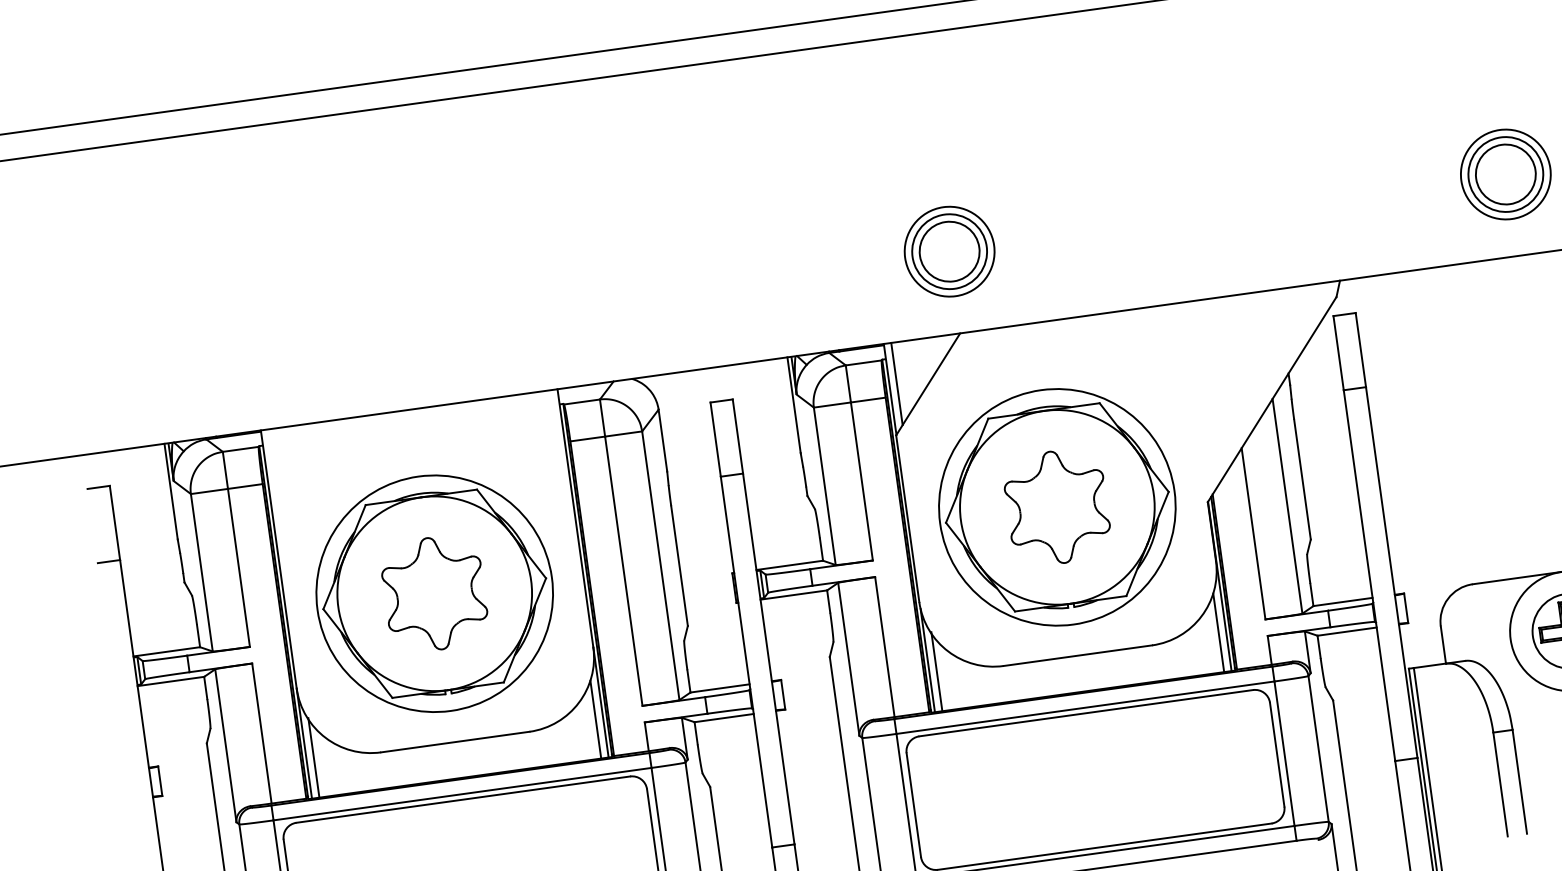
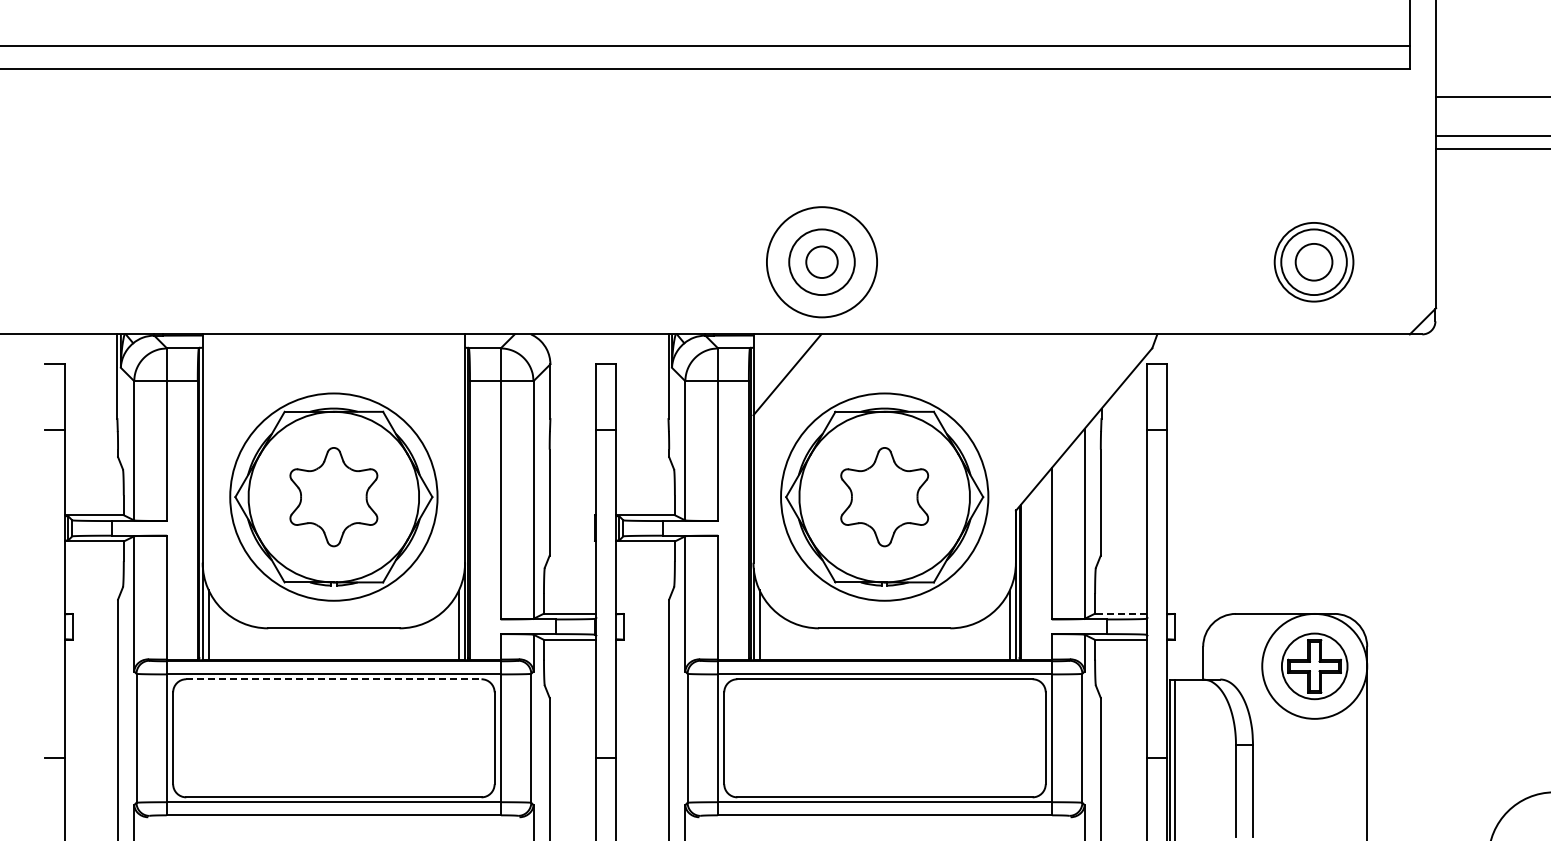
circle: (1505, 174) -> (1313, 262), size x0.7
circle: (948, 250) -> (821, 261), size x1.4
circle: (949, 252) -> (821, 262), size x0.6
line: (897, 383) -> (760, 370), removed
line: (1342, 601) -> (1120, 613), solid -> dashed
line: (462, 799) -> (333, 679), solid -> dashed

